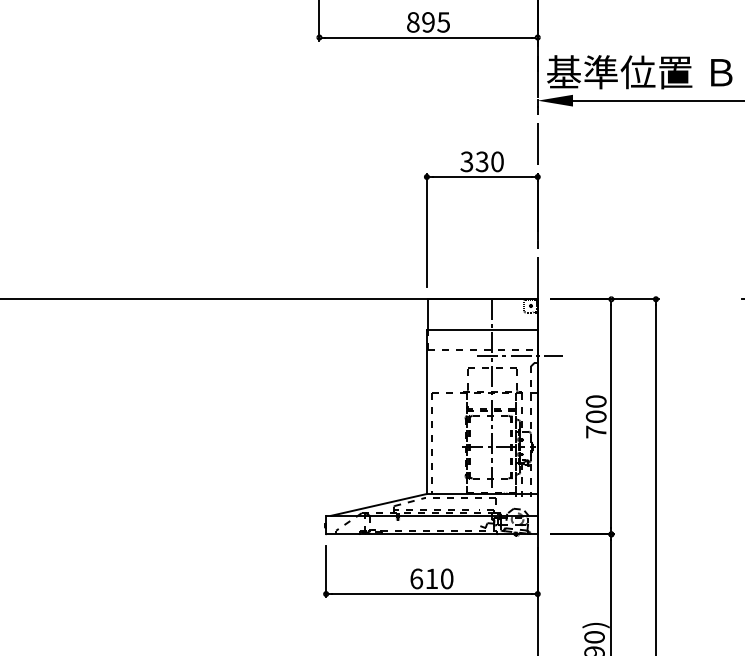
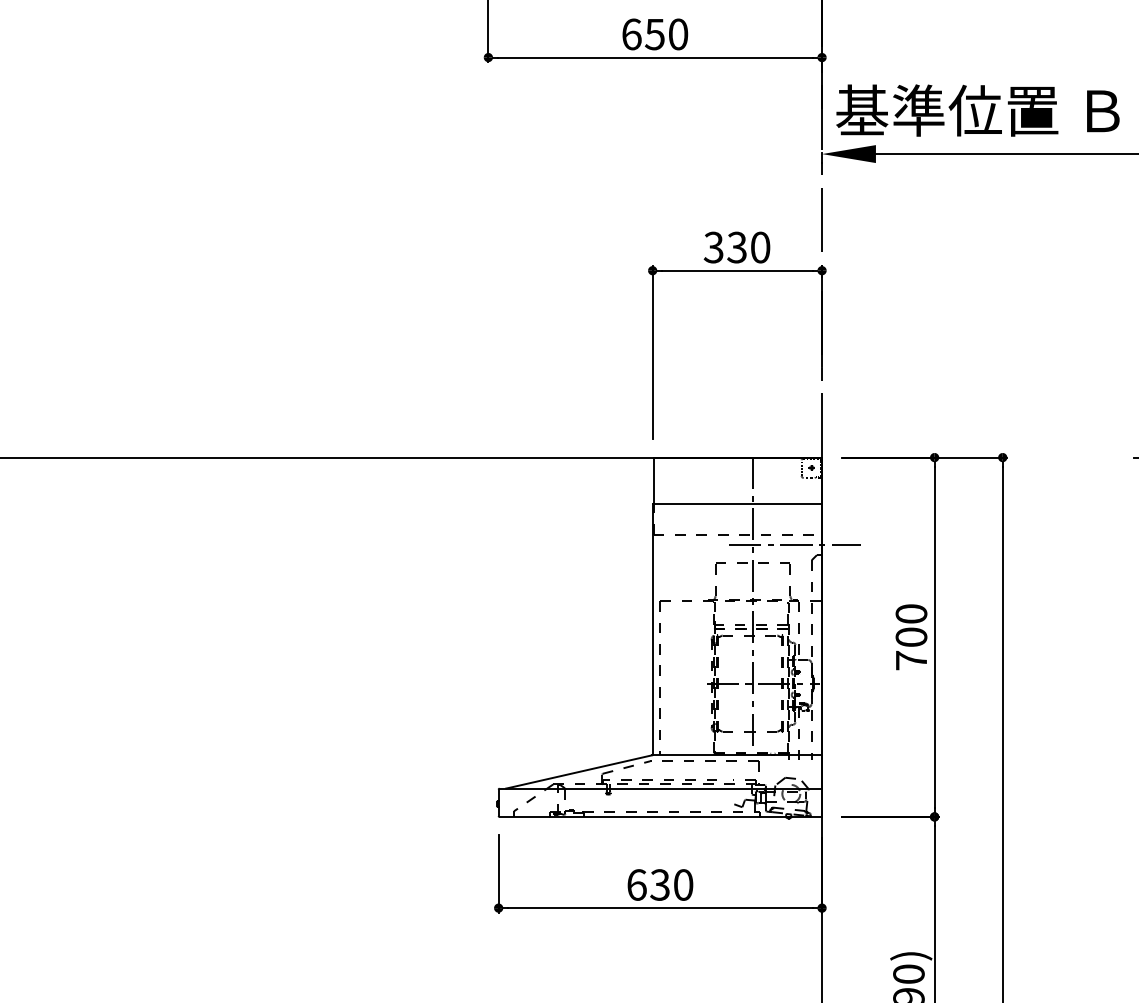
text: (428, 22) -> (655, 34), 895 -> 650
text: (431, 578) -> (659, 884), 610 -> 630

